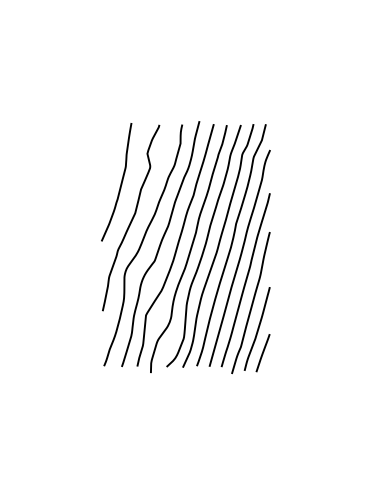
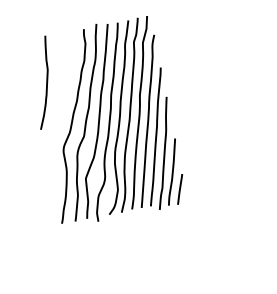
curve: (132, 217) -> (60, 107), removed

